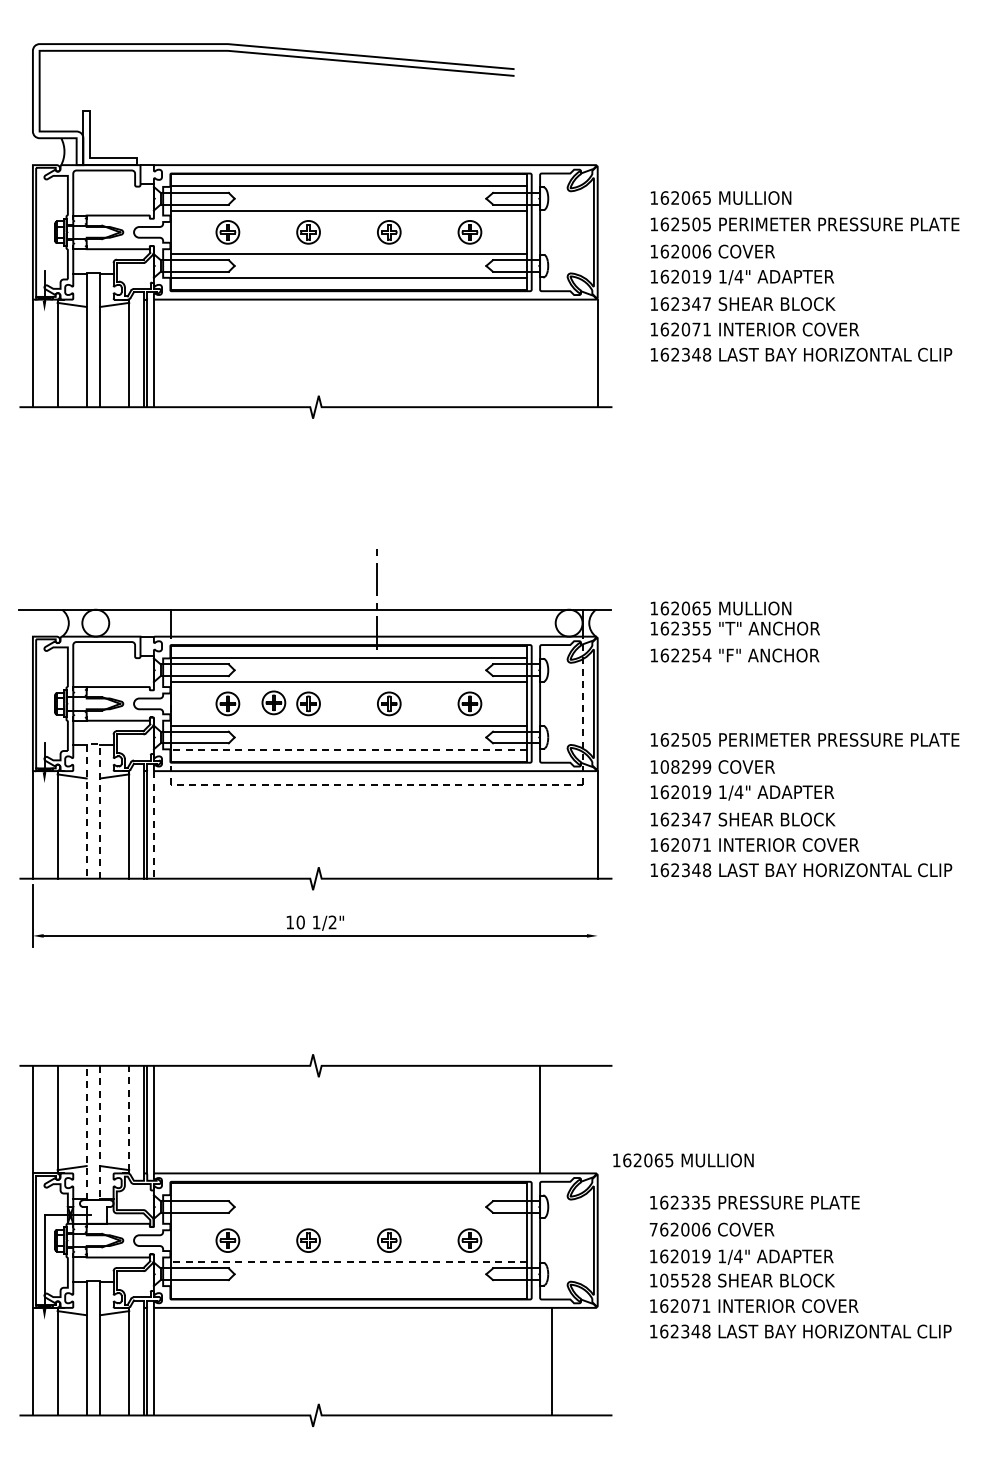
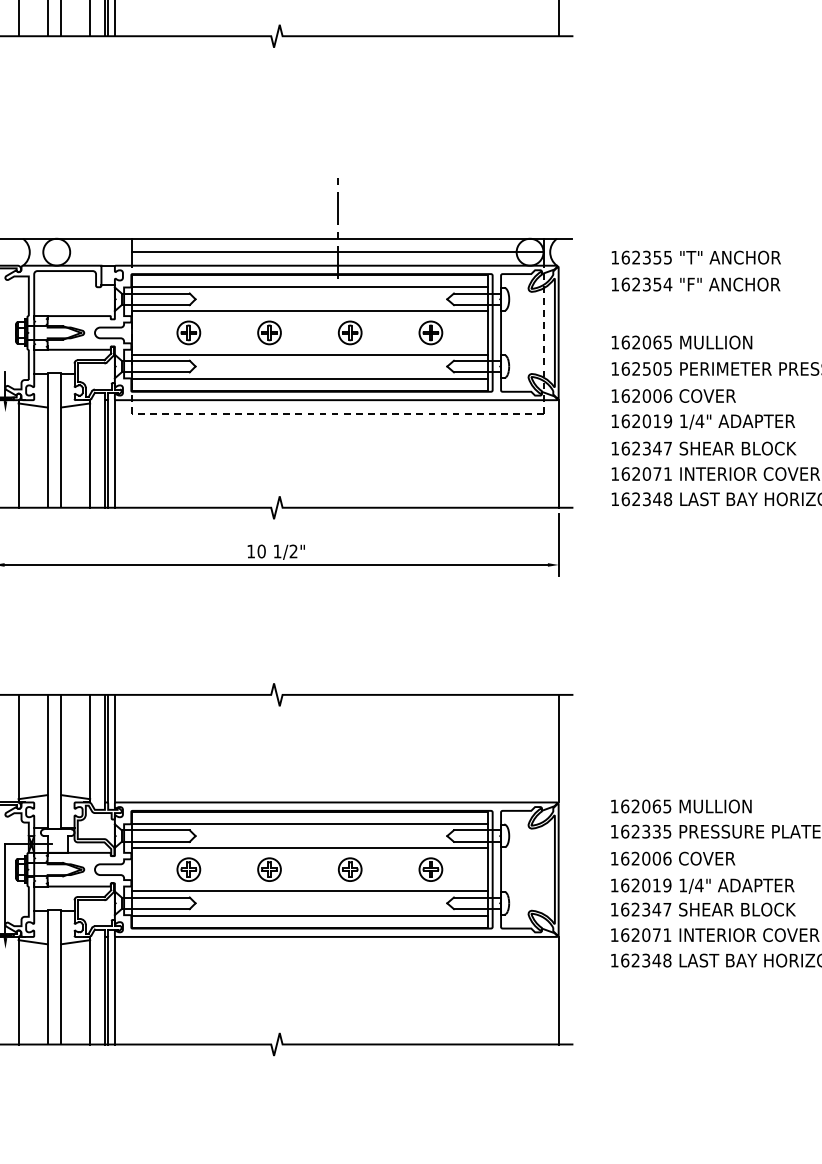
text: (720, 608) -> (681, 342), moved
line: (377, 623) -> (338, 252), added
text: (685, 655) -> (646, 284), 162254 -> 162354
part: (273, 702) -> (234, 331), removed
line: (93, 744) -> (54, 373), dashed -> solid
line: (348, 749) -> (309, 378), dashed -> solid
text: (685, 766) -> (646, 395), 108299 -> 162006
line: (153, 824) -> (114, 453), dashed -> solid
line: (597, 915) -> (558, 544), added
line: (129, 1118) -> (90, 747), dashed -> solid
line: (539, 1119) -> (558, 748), moved
text: (683, 1160) -> (681, 806), moved
line: (348, 1194) -> (309, 823), added
line: (93, 1200) -> (54, 829), dashed -> solid
line: (348, 1218) -> (309, 847), added
text: (653, 1229) -> (614, 858), 762006 -> 162006
line: (348, 1262) -> (309, 891), dashed -> solid
text: (685, 1280) -> (646, 909), 105528 -> 162347
line: (348, 1286) -> (309, 915), added
line: (551, 1361) -> (558, 990), moved

